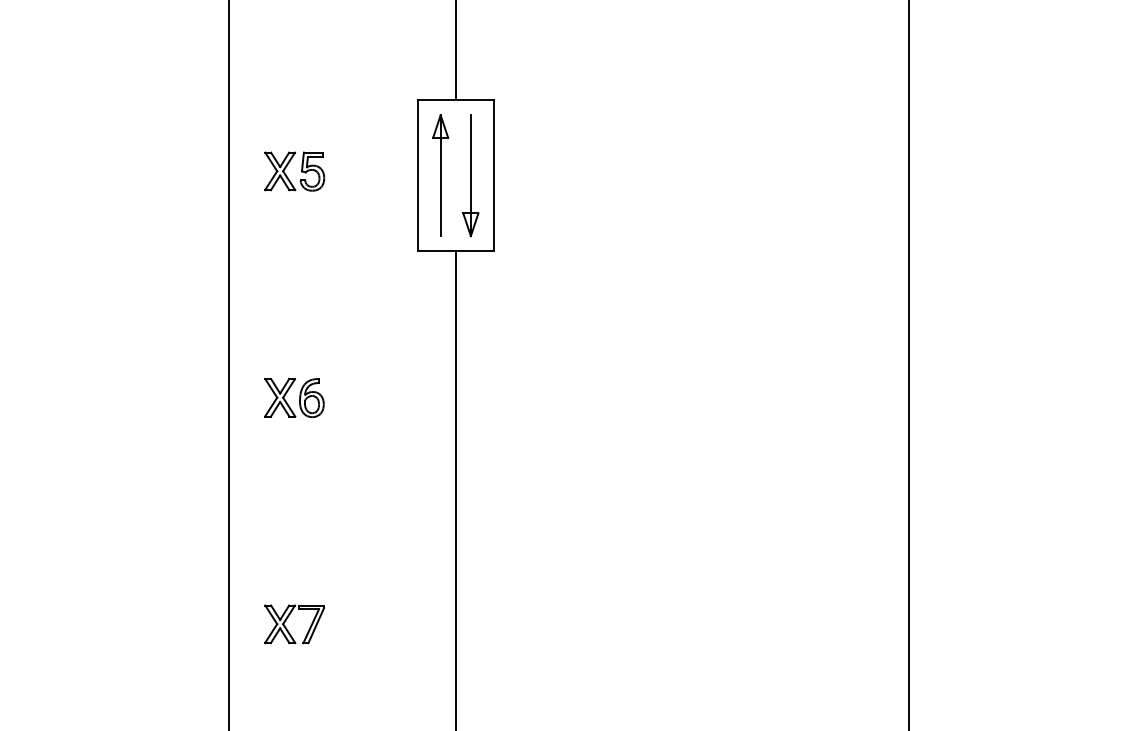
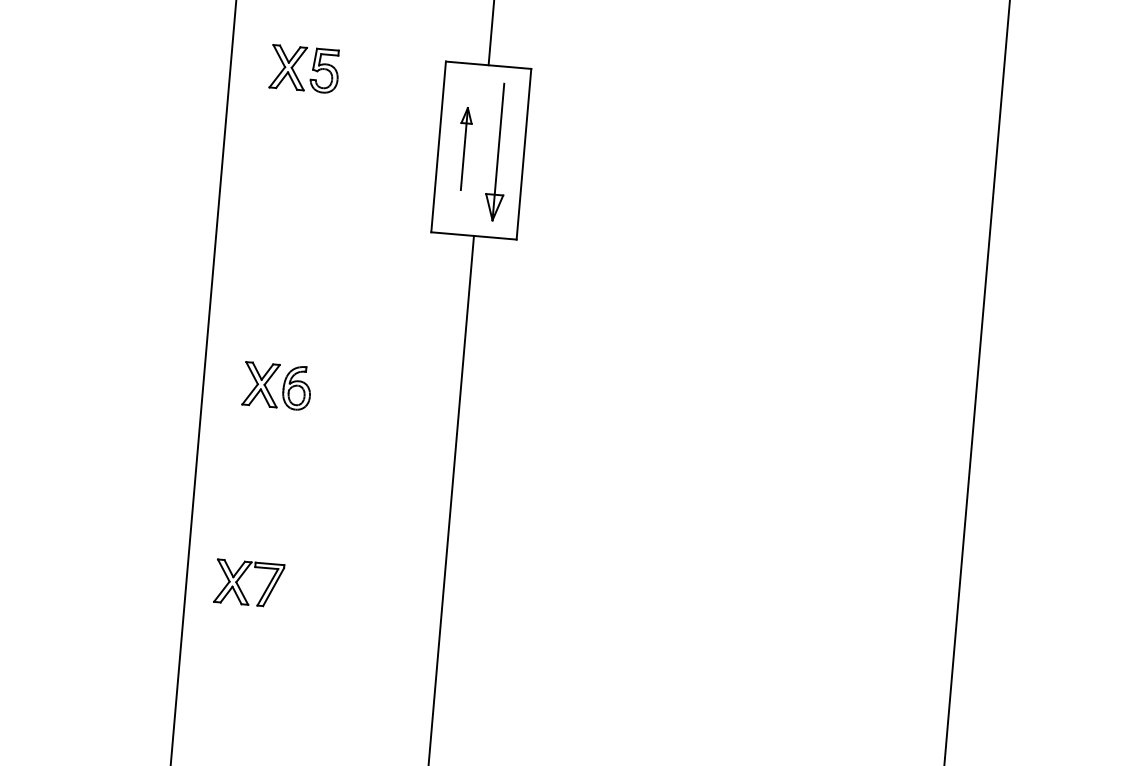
part: (301, 171) -> (312, 69), moved
part: (440, 175) -> (464, 148), size x0.6
part: (287, 628) -> (240, 587), moved

